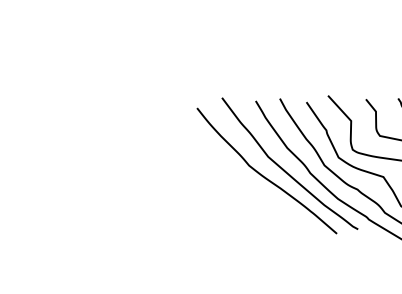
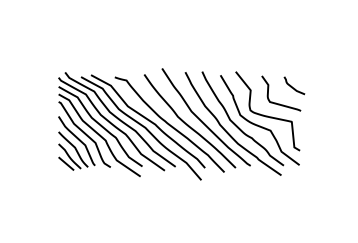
part: (197, 182) -> (141, 126), added

